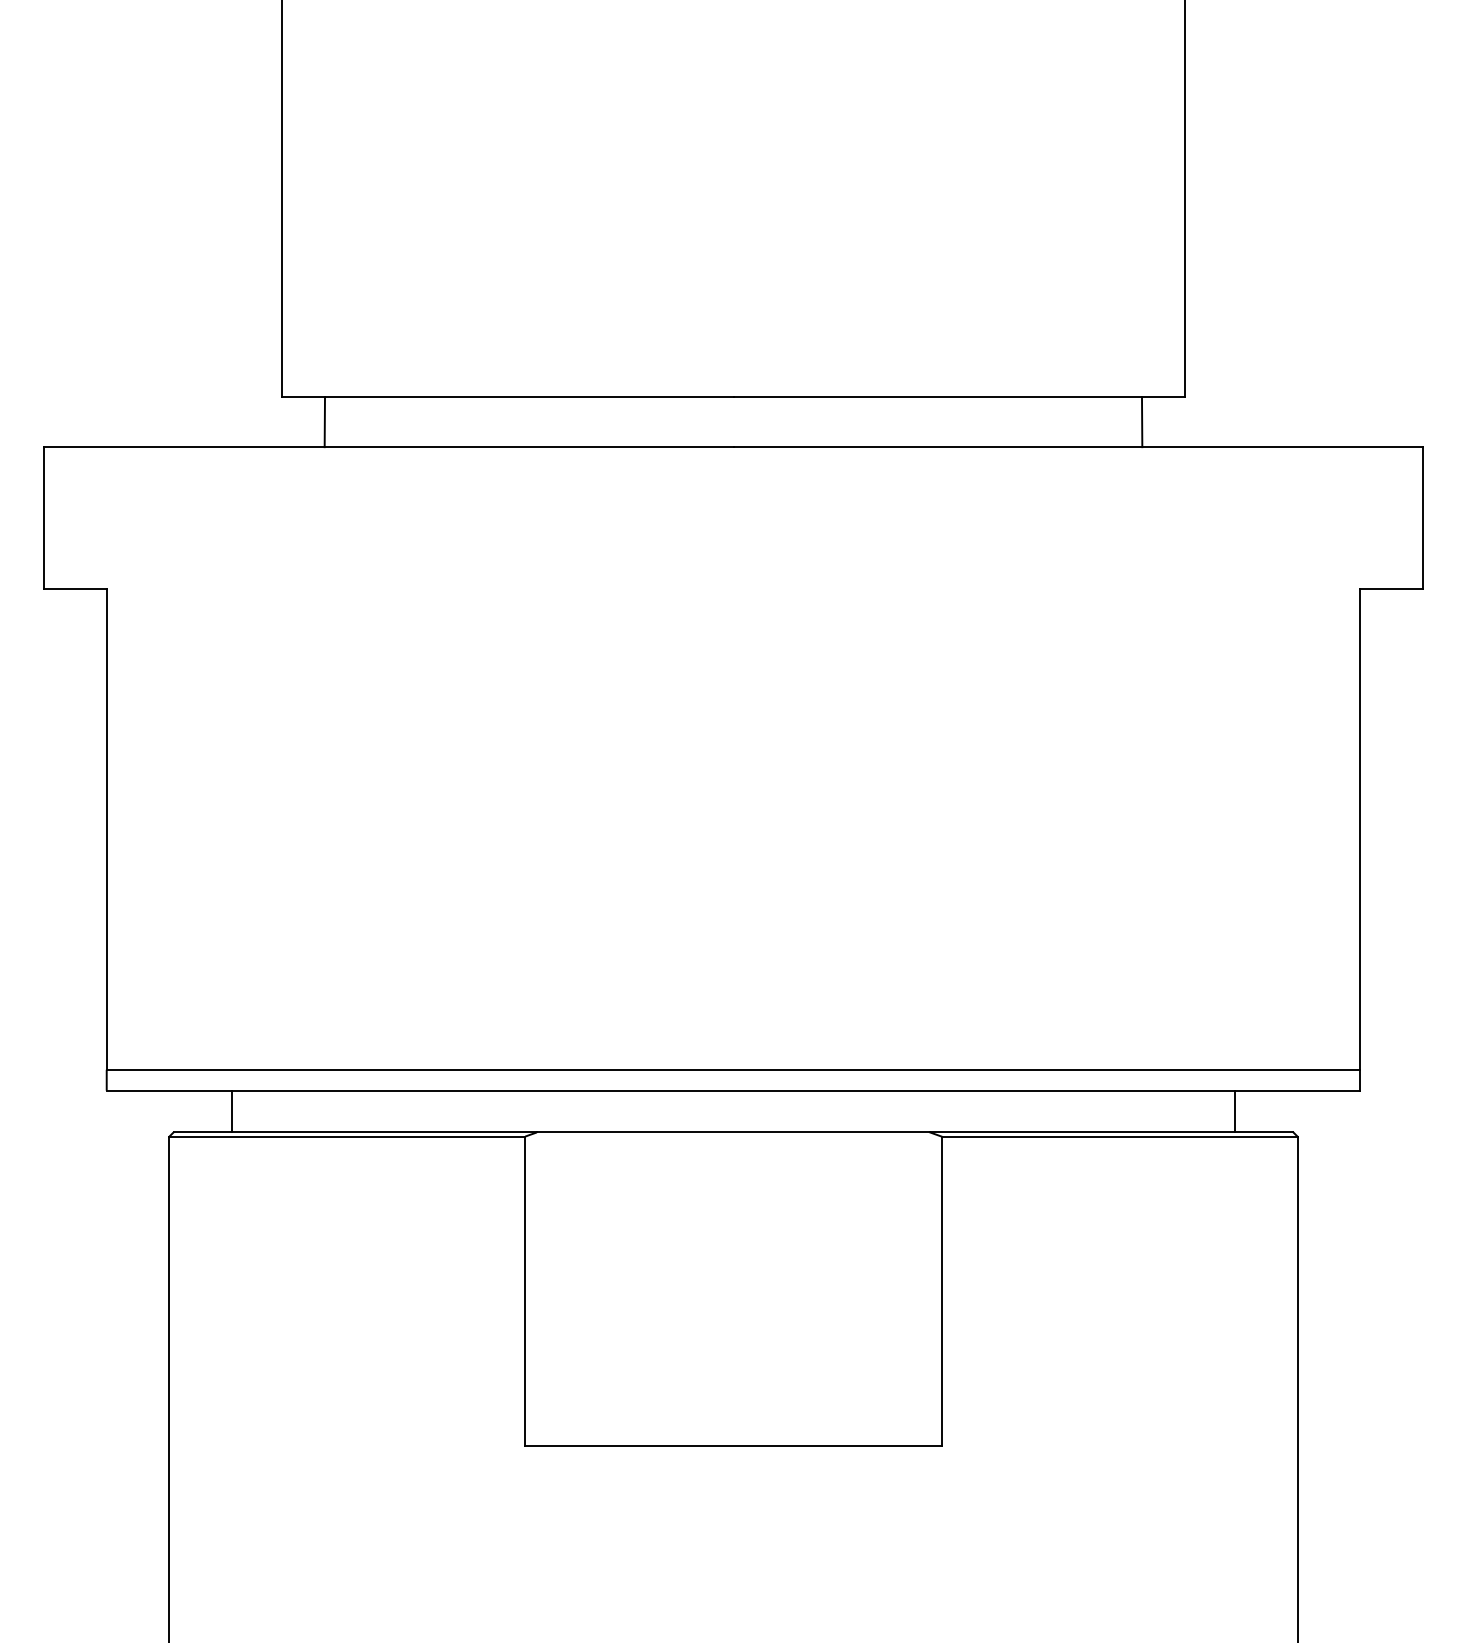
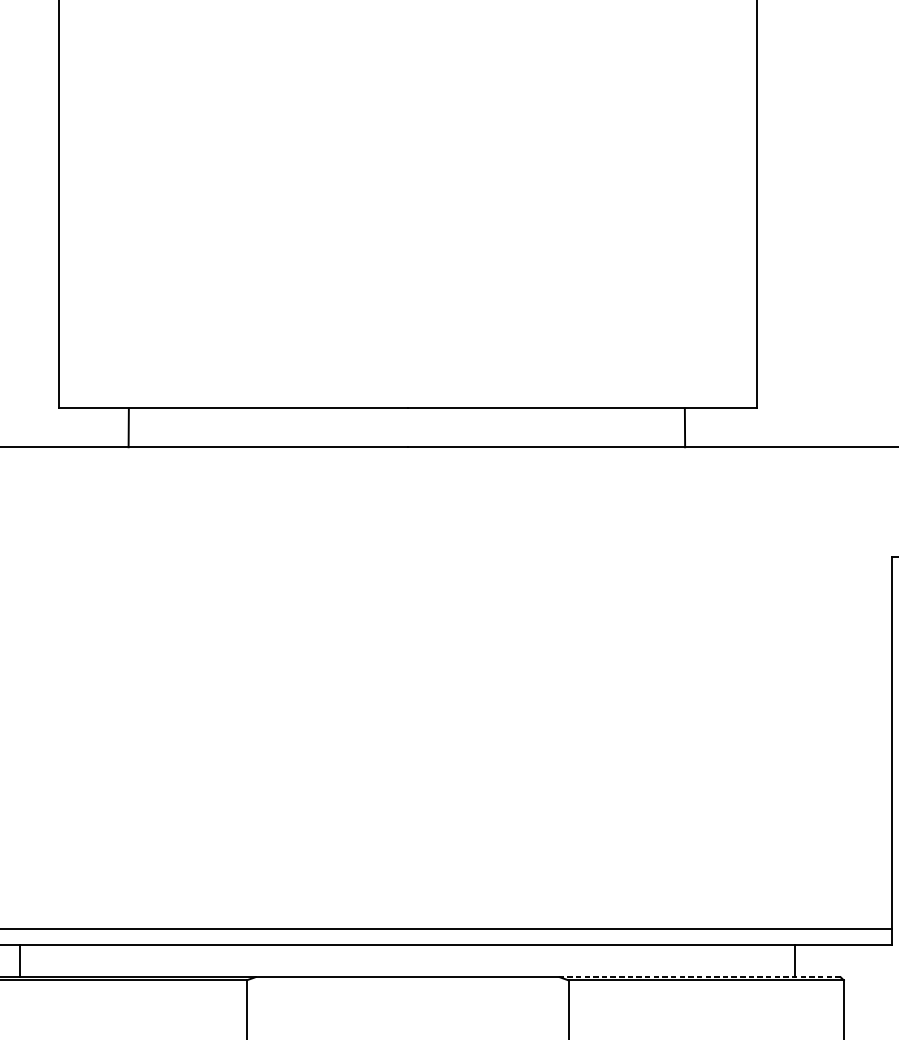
line: (324, 422) -> (128, 428), moved
line: (1141, 422) -> (684, 428), moved
line: (1111, 1132) -> (699, 977), solid -> dashed

